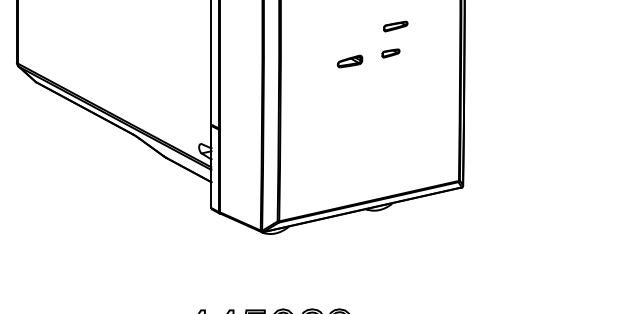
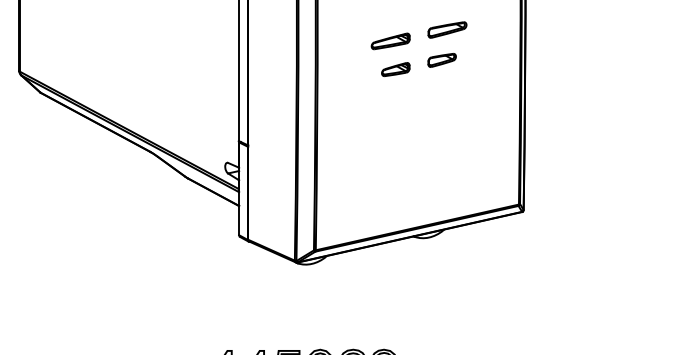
part: (395, 26) -> (447, 29), size x1.43
part: (345, 36) -> (390, 41), added
part: (390, 53) -> (441, 60), size x1.43

